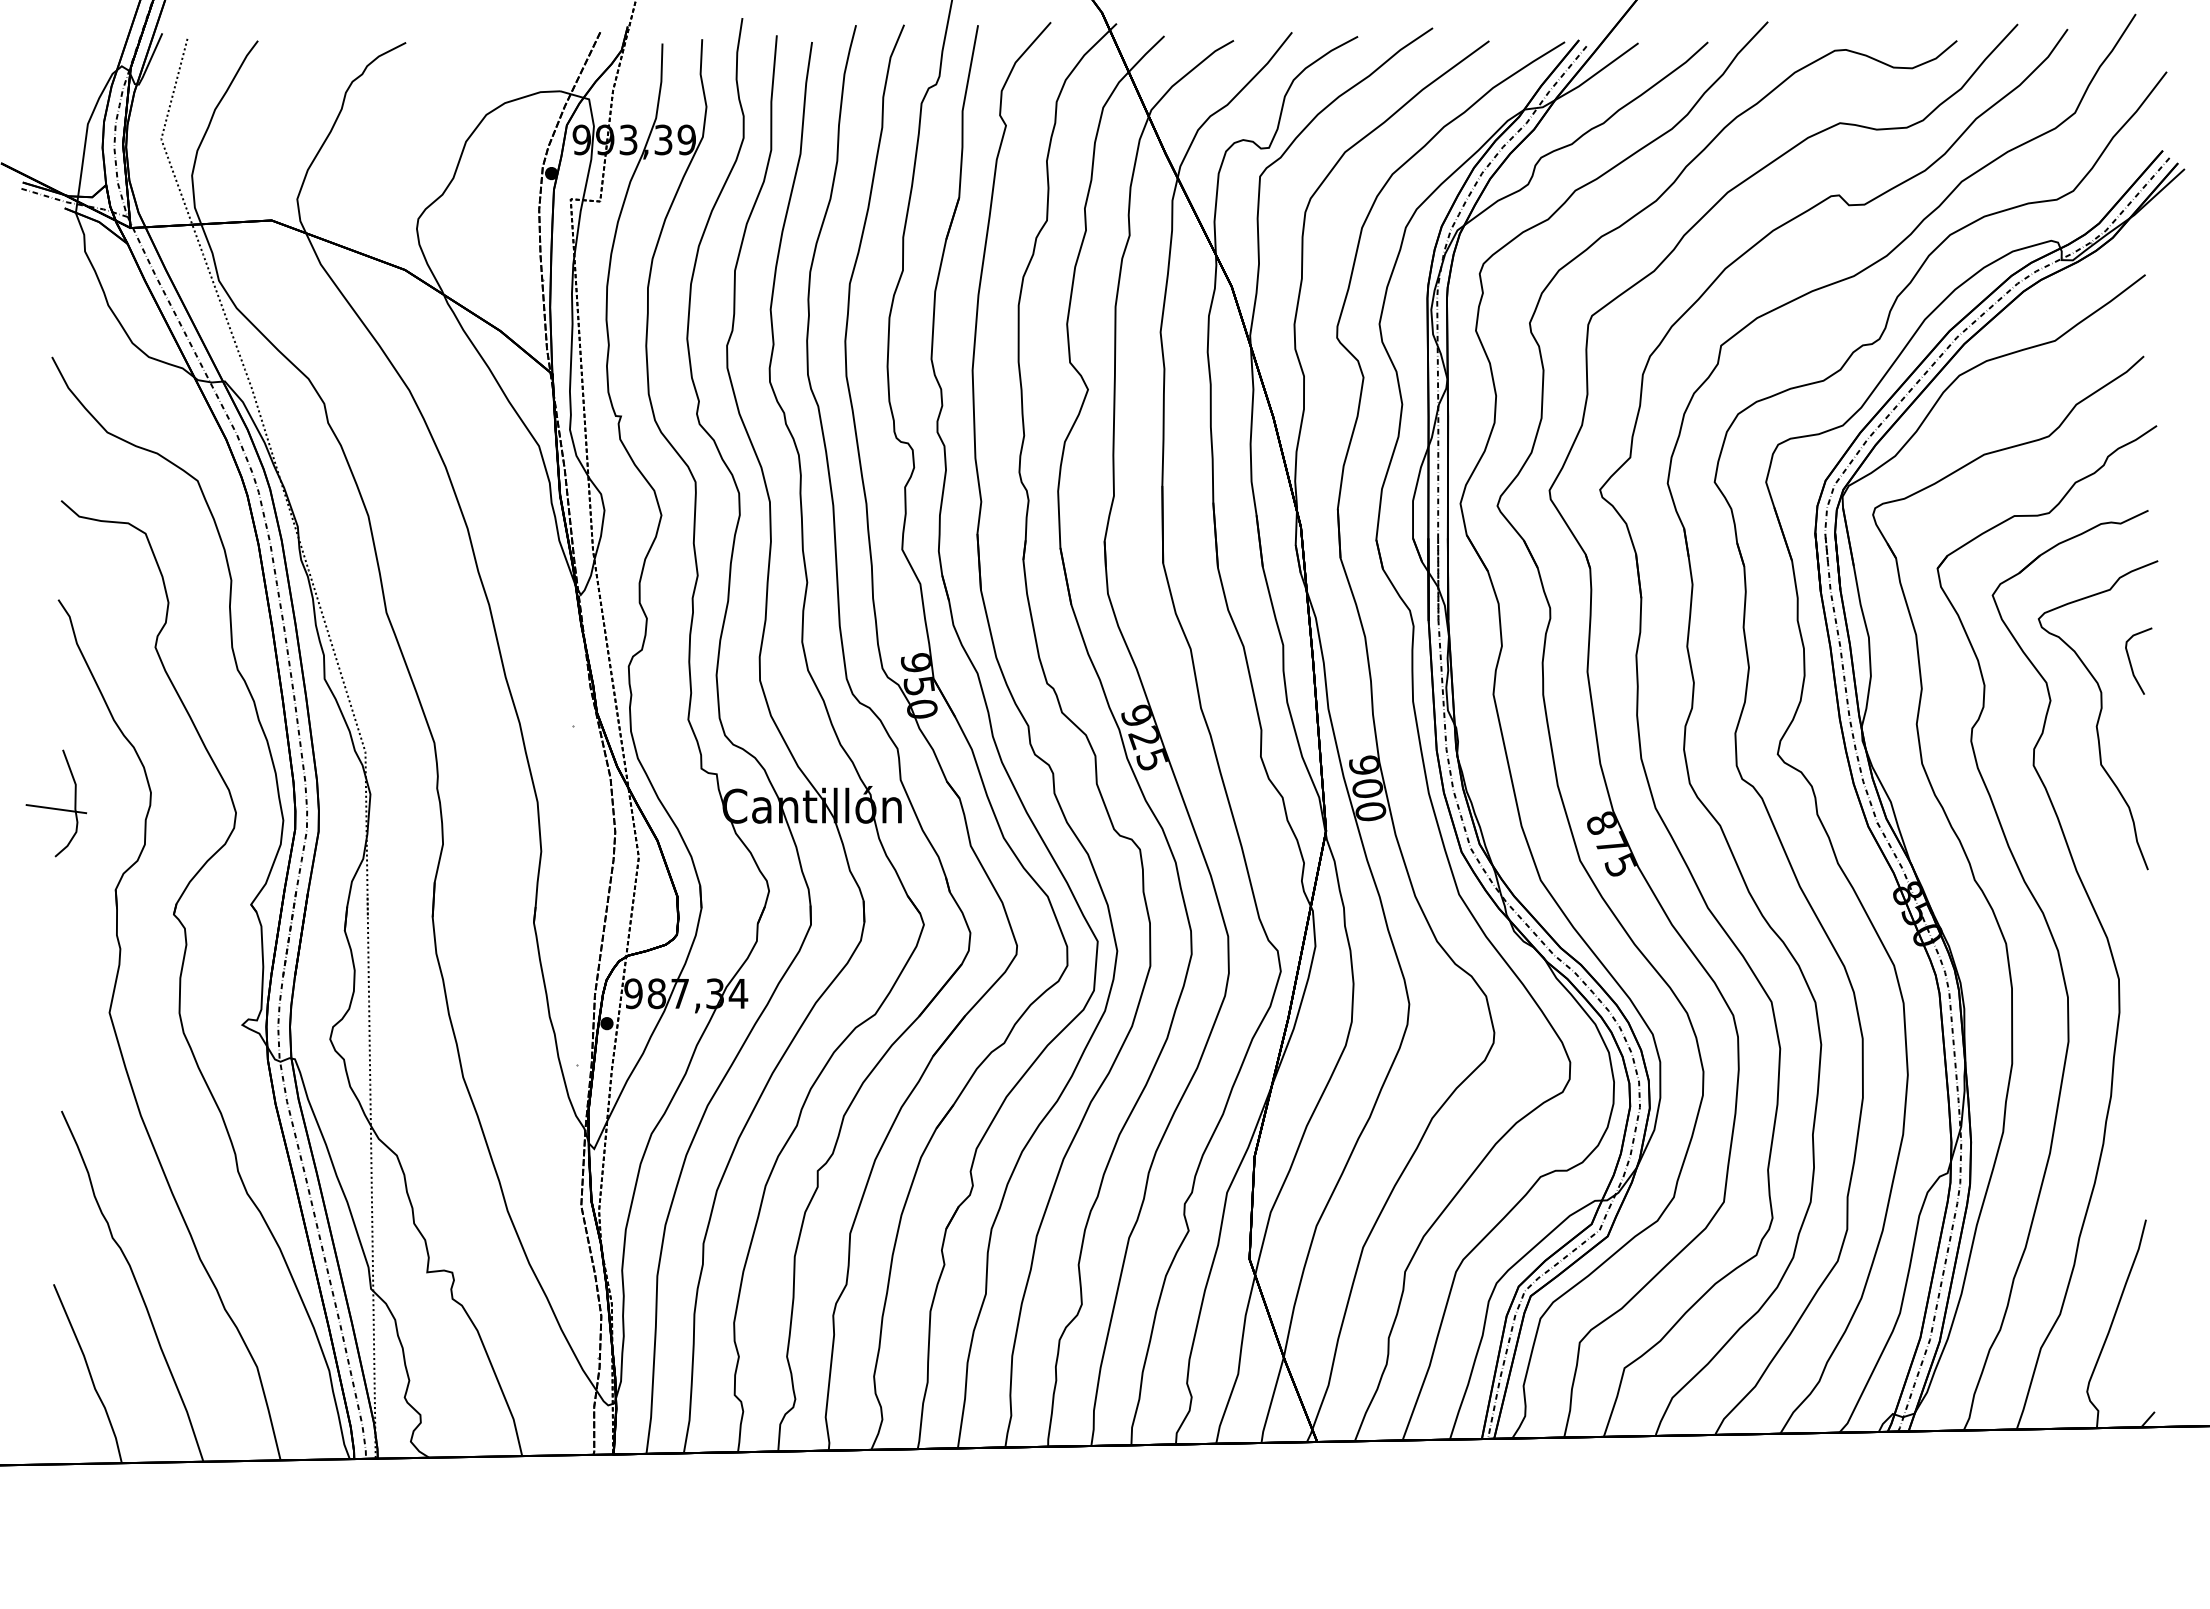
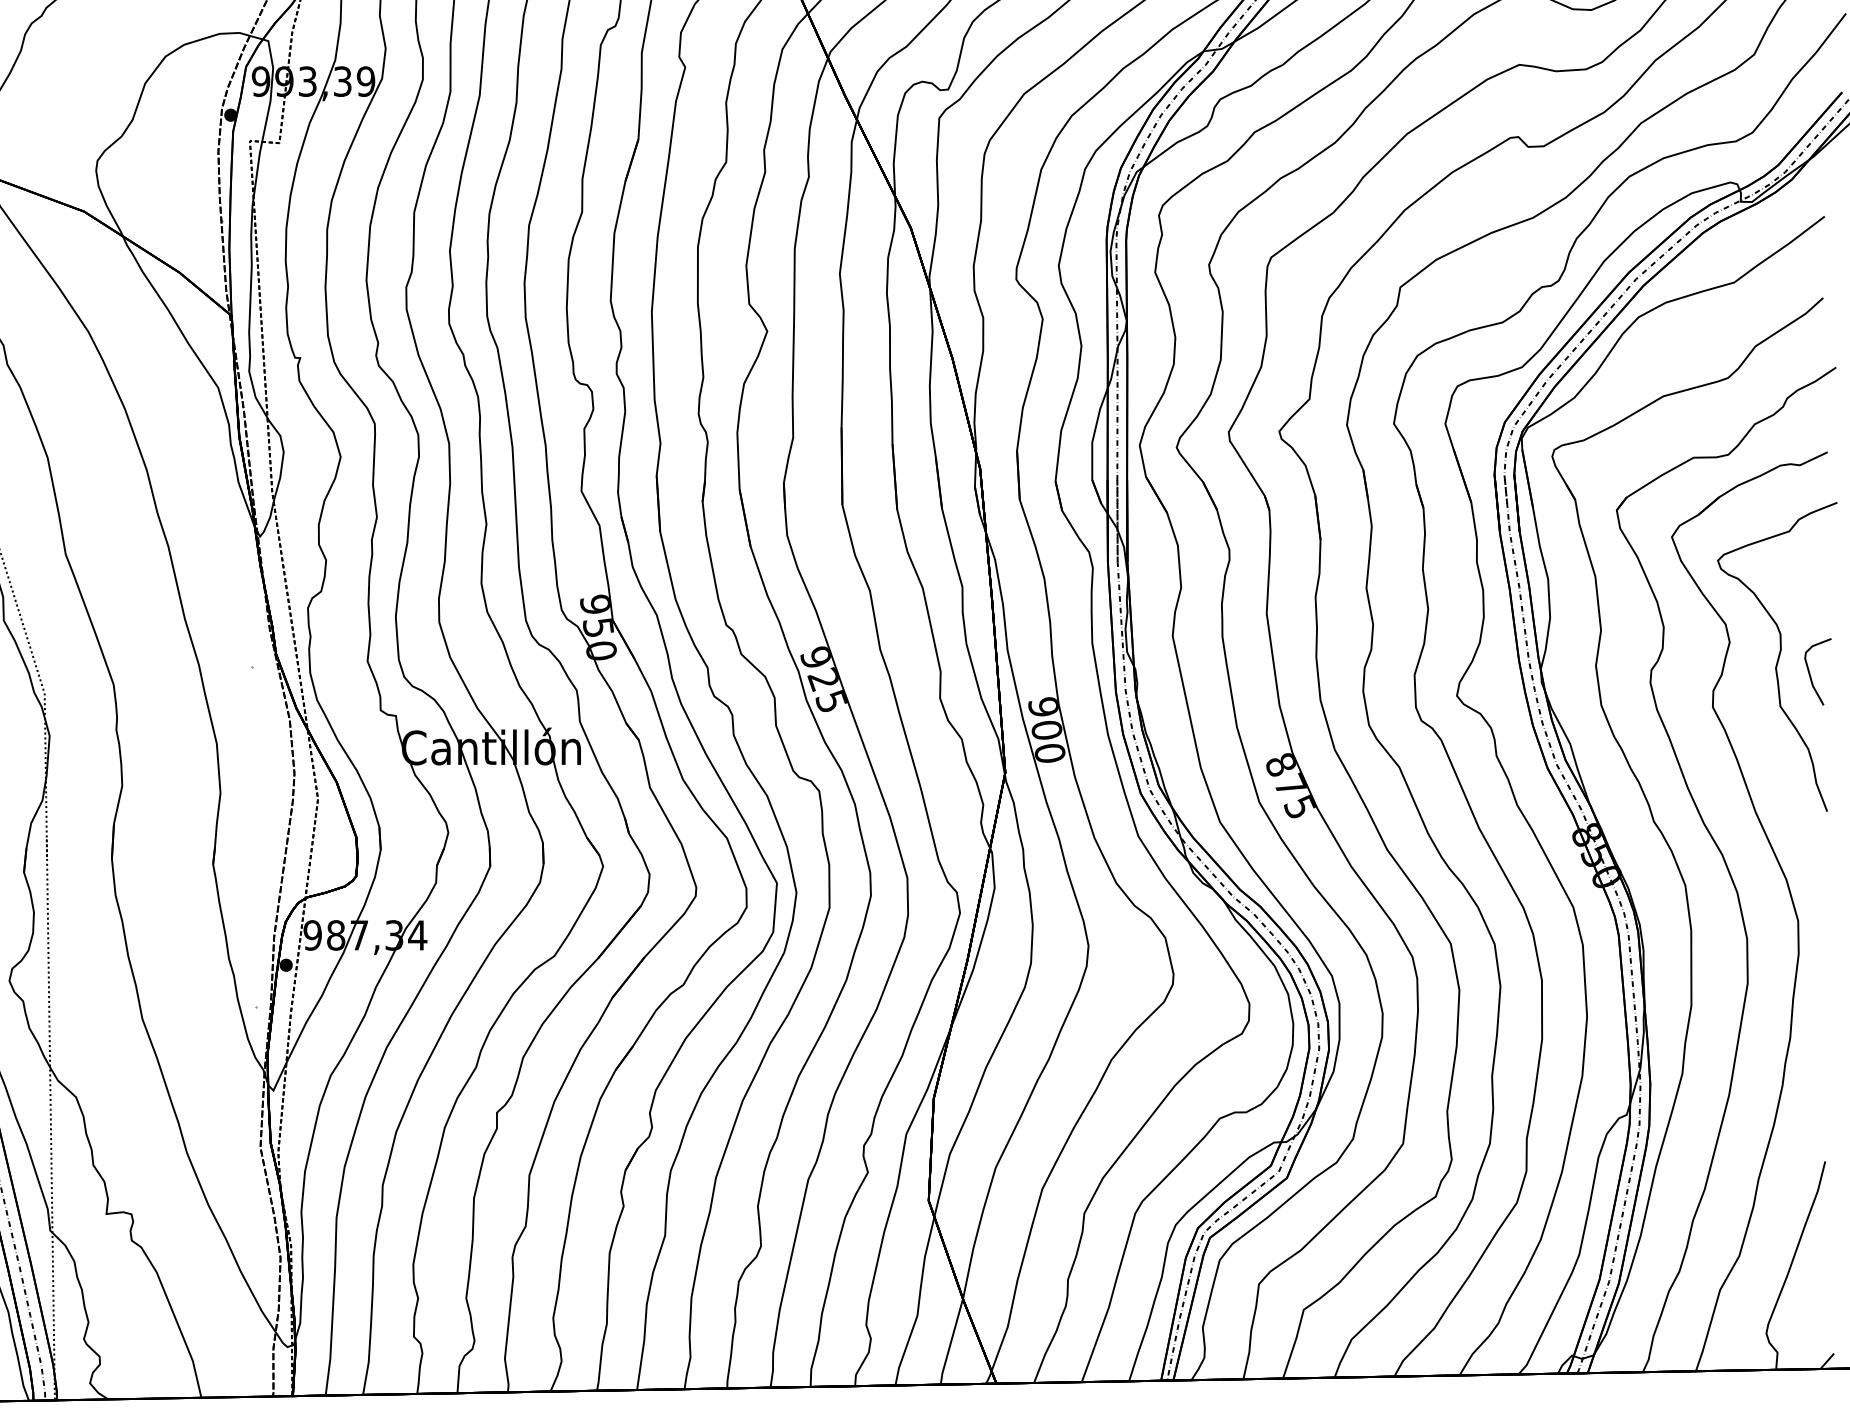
curve: (2131, 663) -> (1810, 674), moved

